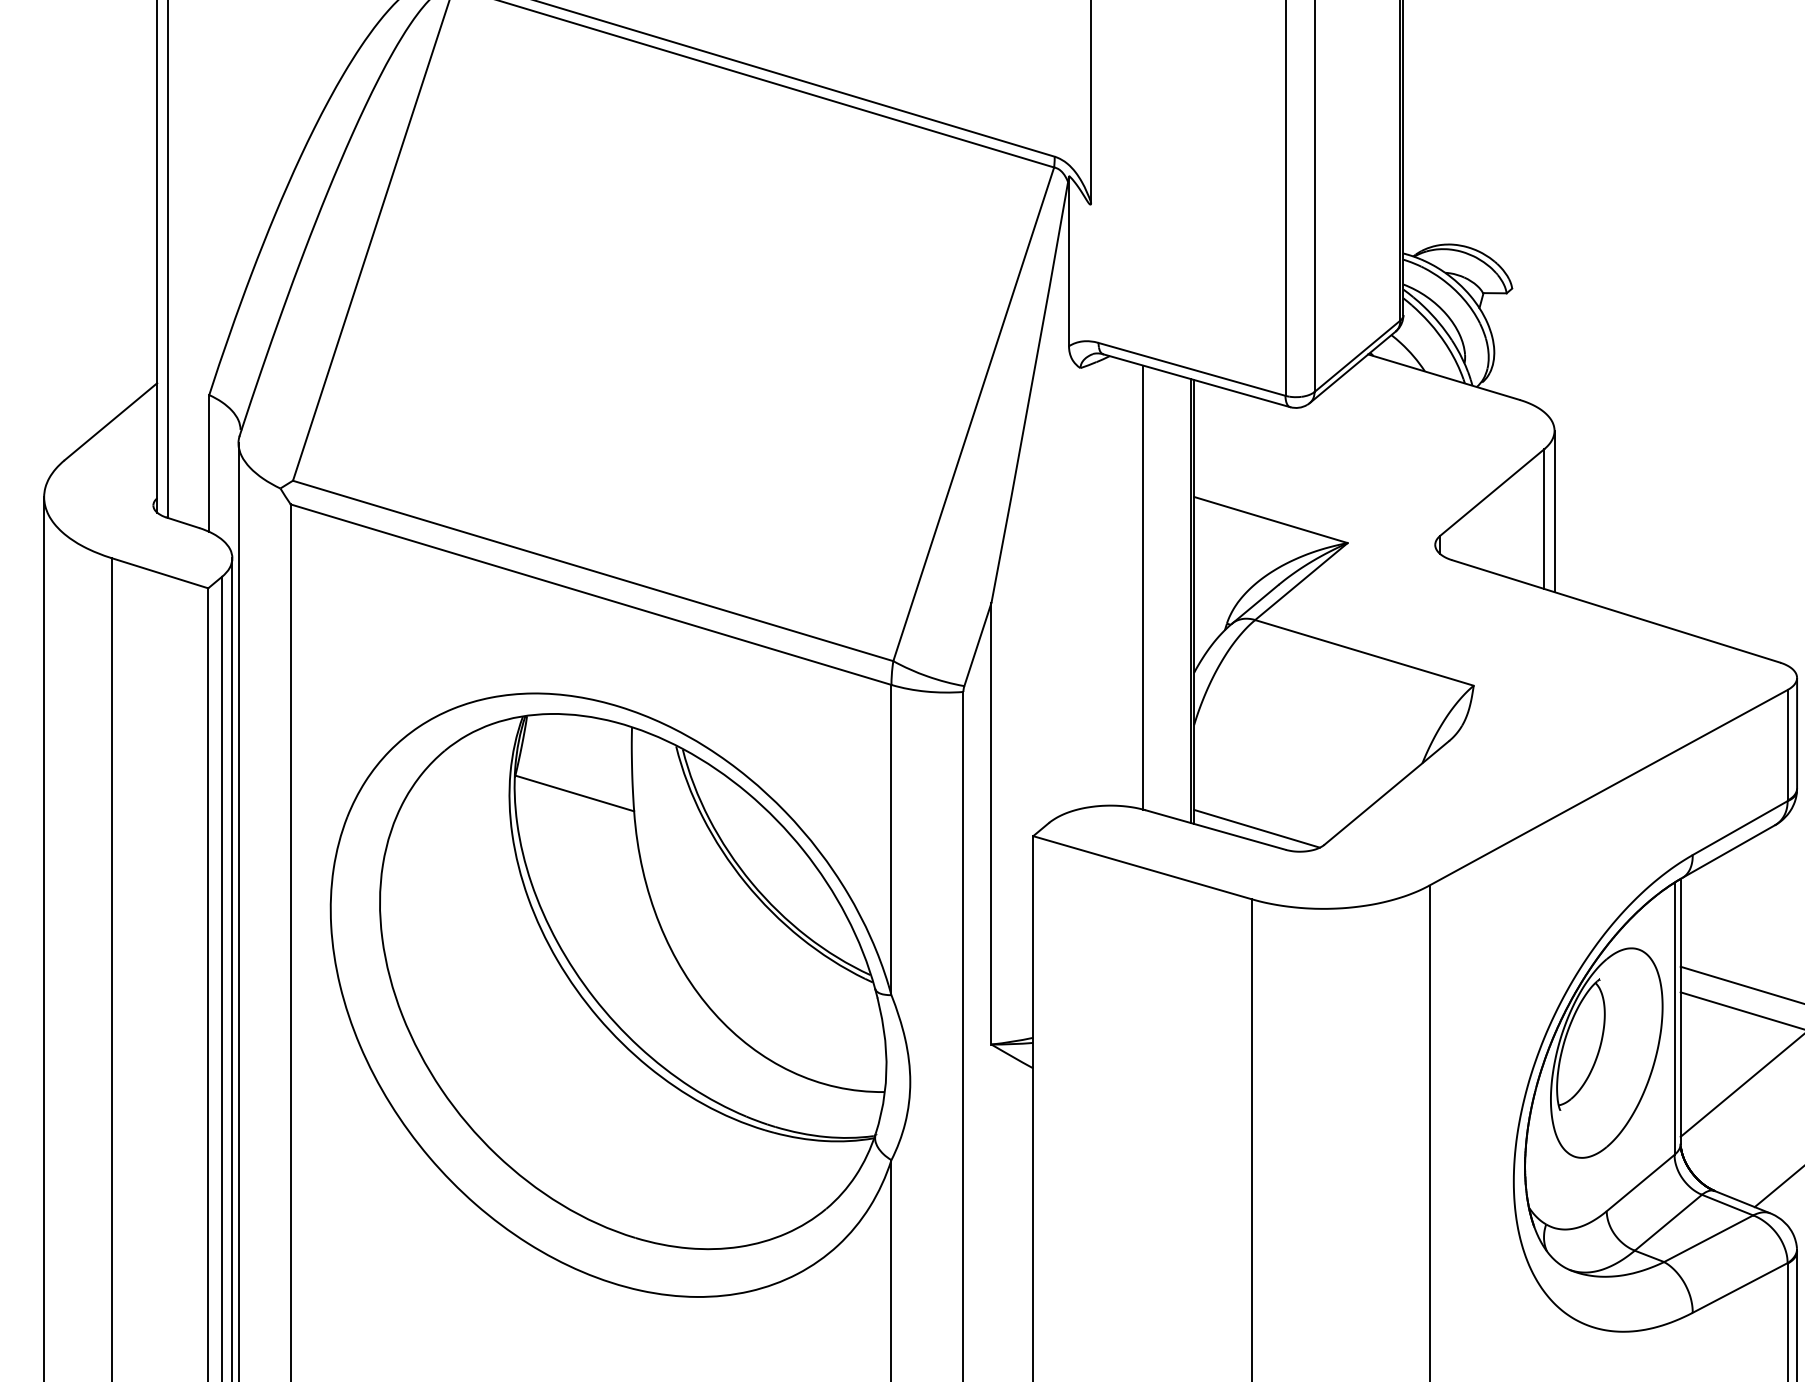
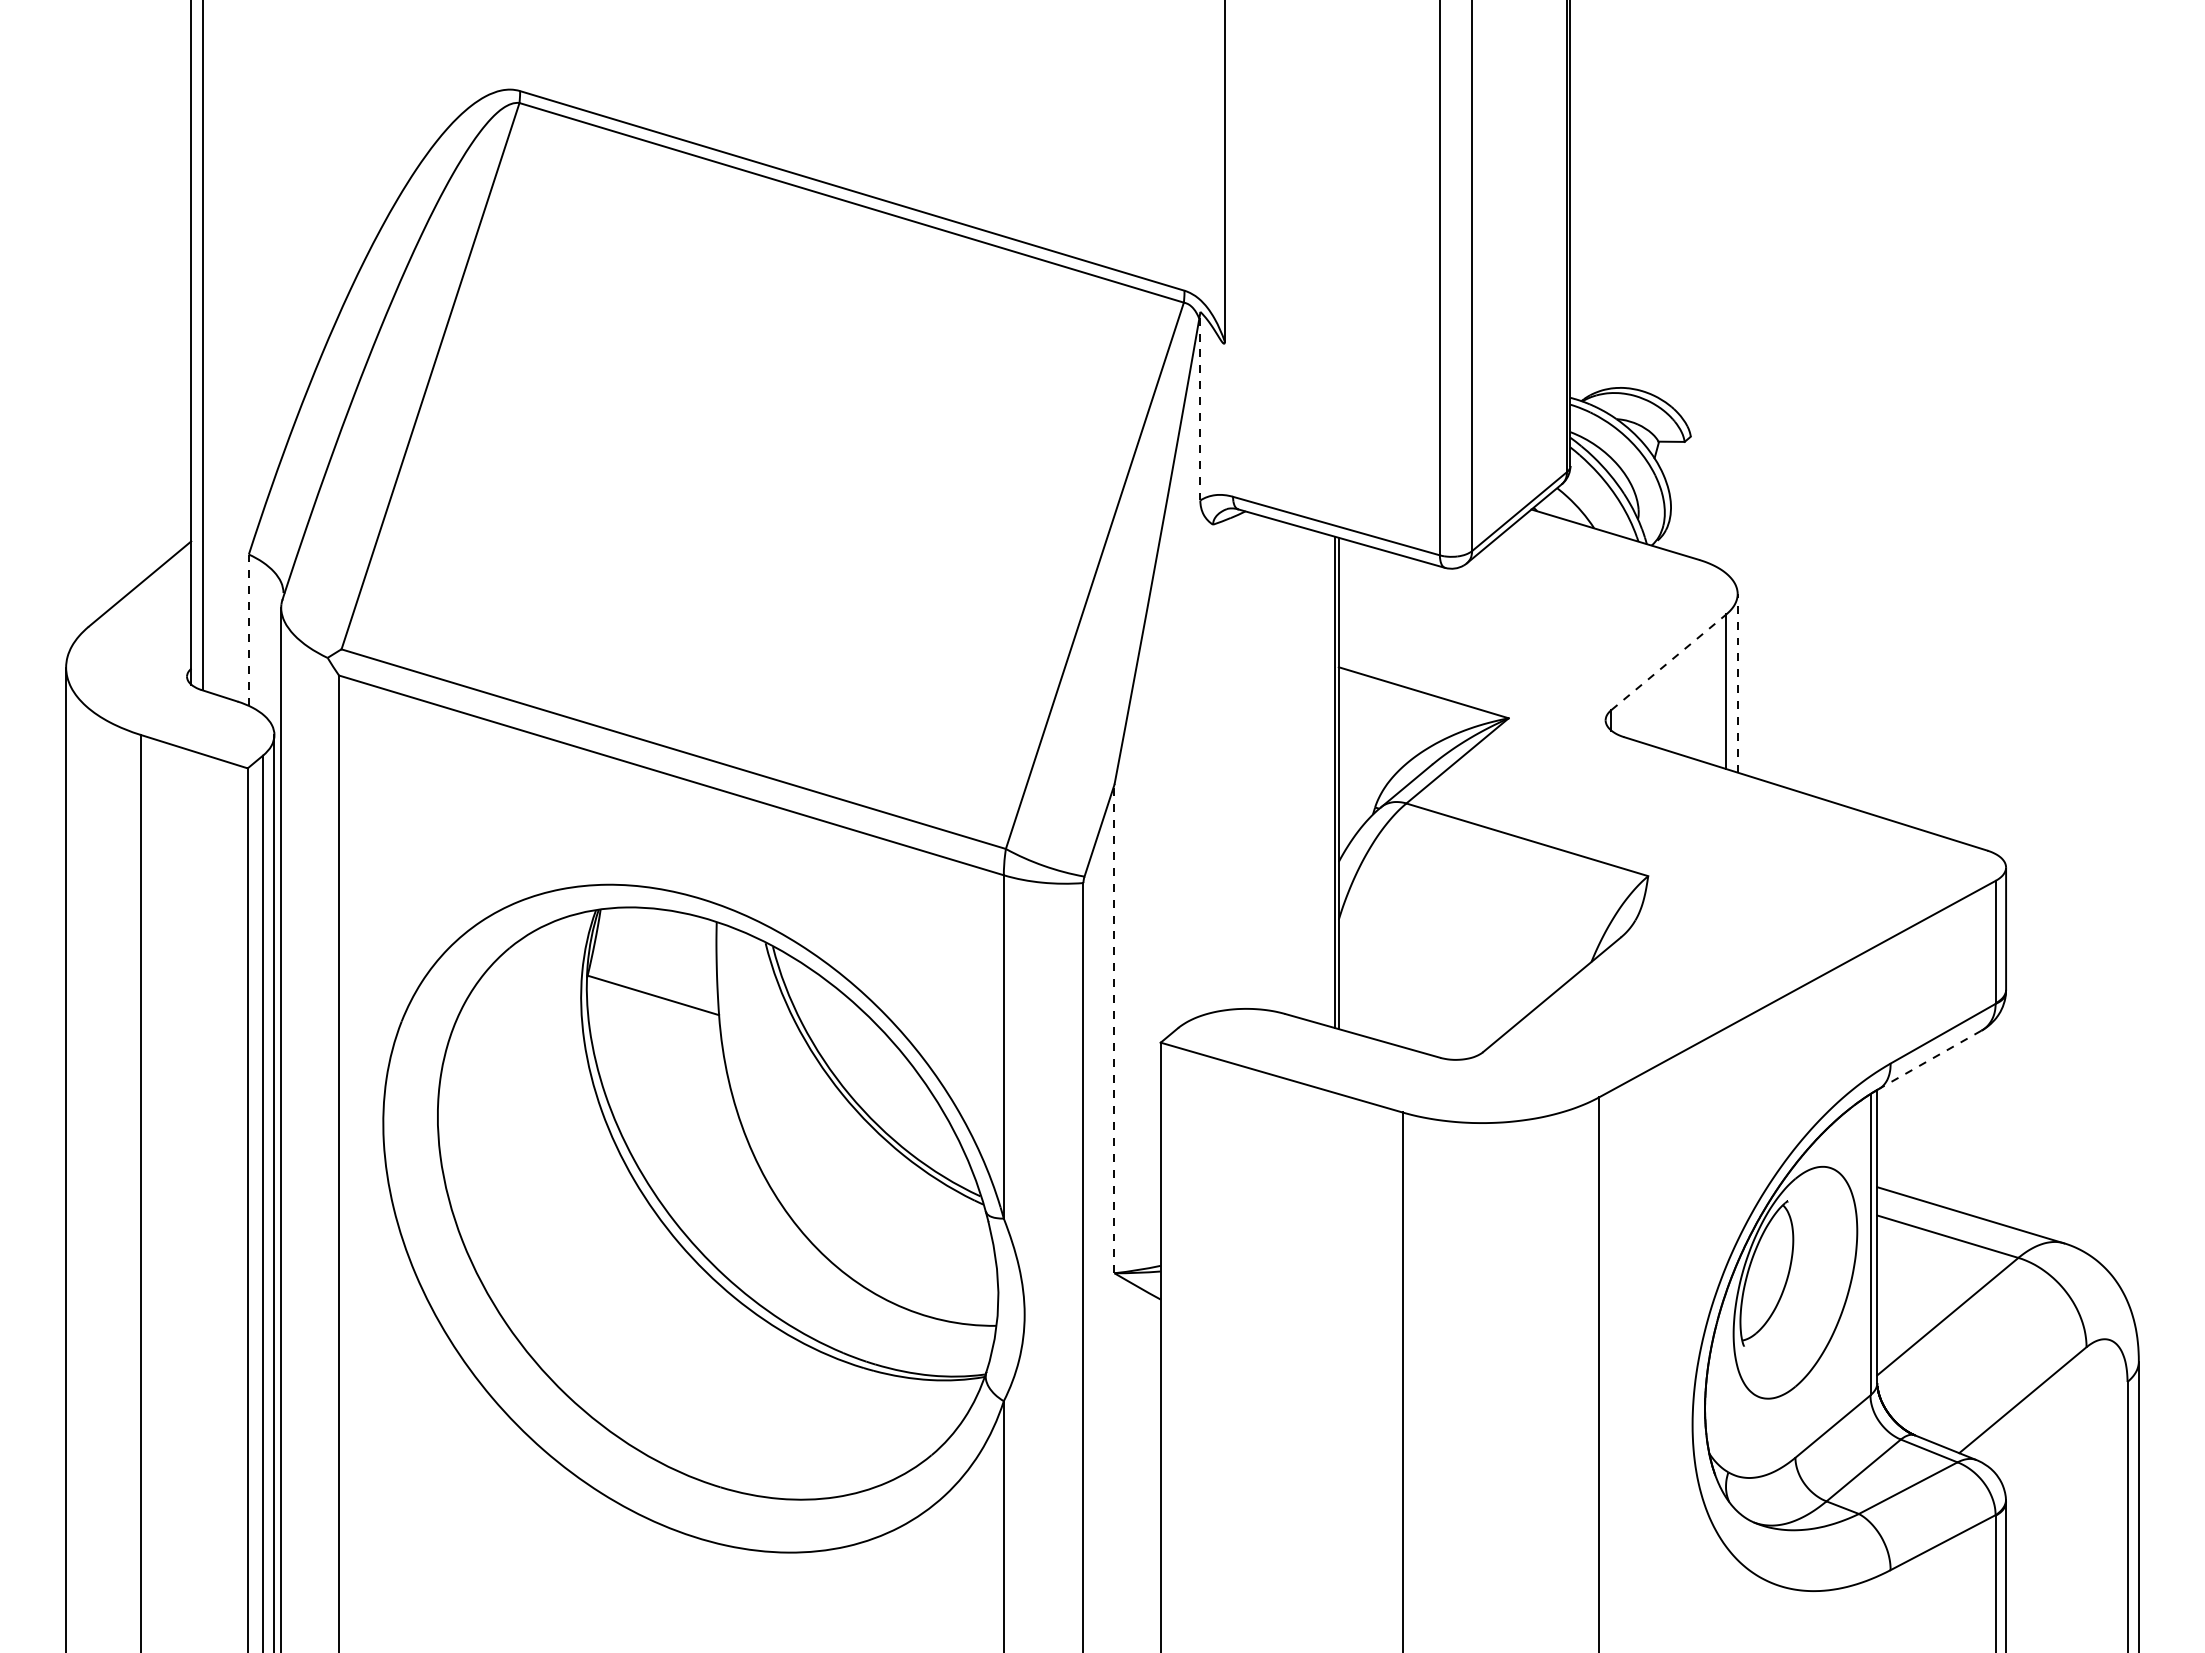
line: (1069, 261) -> (1200, 406), solid -> dashed
line: (208, 463) -> (248, 630), solid -> dashed
line: (1492, 492) -> (1668, 662), solid -> dashed
line: (1554, 510) -> (1737, 682), solid -> dashed
line: (1143, 587) -> (1282, 767), removed
line: (991, 823) -> (1114, 1028), solid -> dashed
line: (1256, 828) -> (1407, 1034), removed
line: (1727, 852) -> (1929, 1060), solid -> dashed

